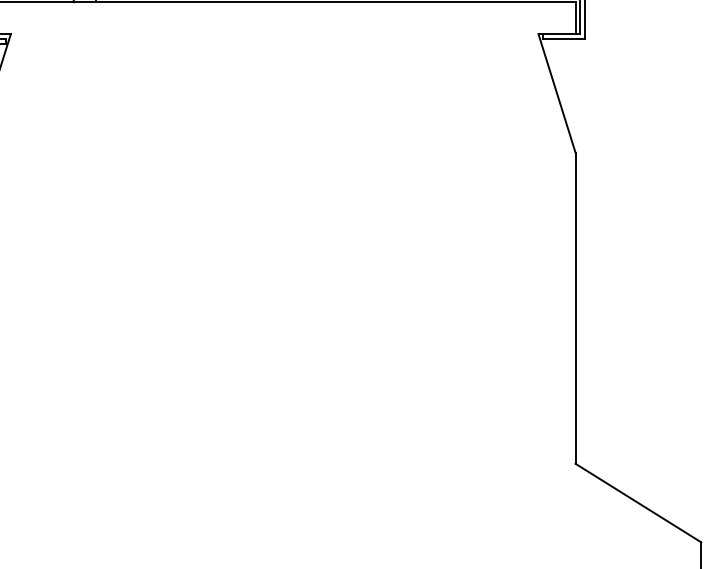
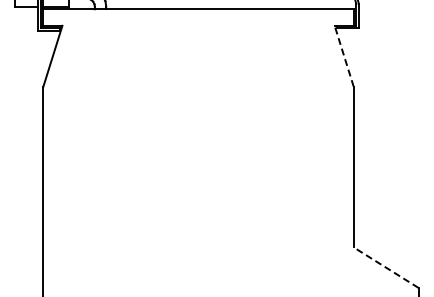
line: (557, 93) -> (344, 56), solid -> dashed
line: (637, 502) -> (385, 267), solid -> dashed

